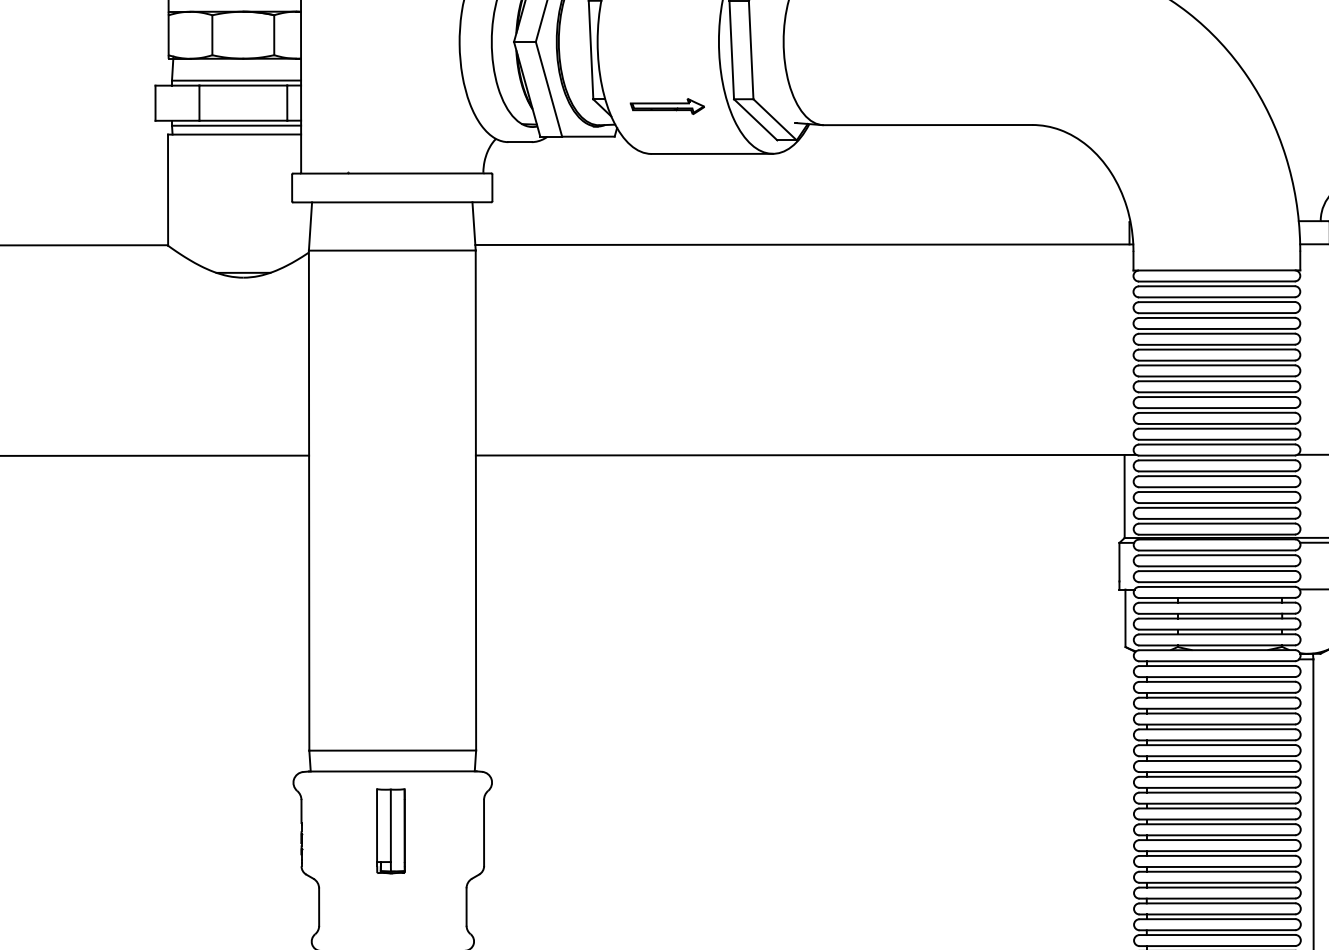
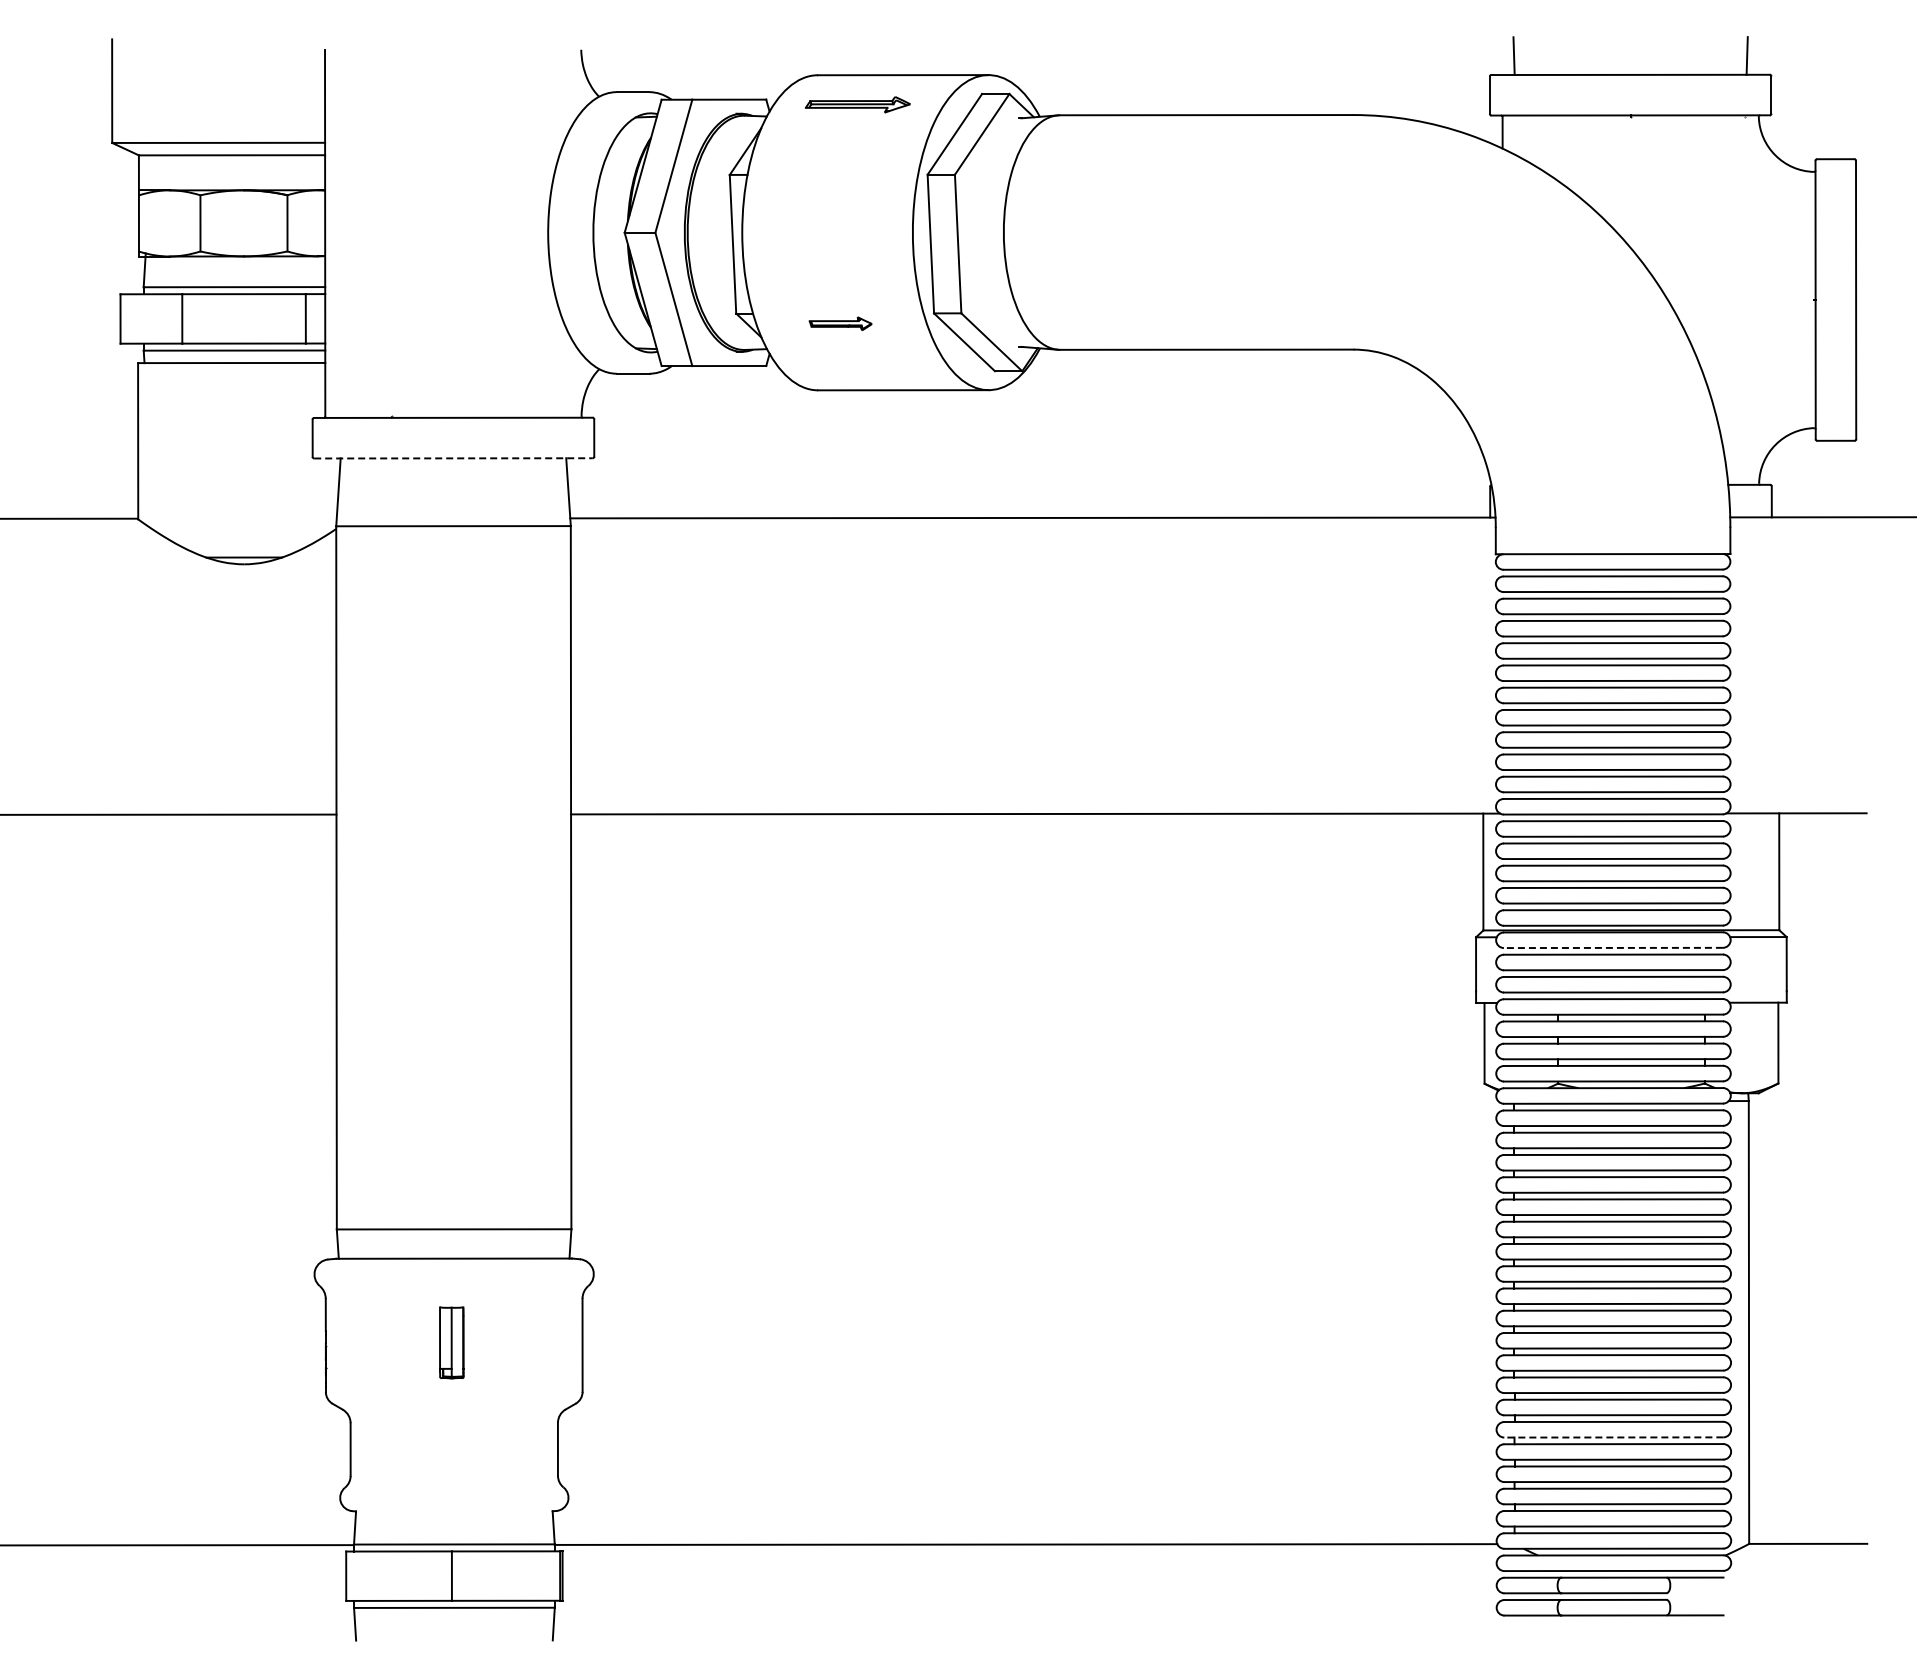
part: (667, 106) -> (840, 323), size x0.6
line: (392, 202) -> (453, 458), solid -> dashed
line: (1217, 550) -> (1613, 947), solid -> dashed
part: (390, 831) -> (451, 1342), size x0.6
line: (1217, 898) -> (1613, 1437), solid -> dashed

